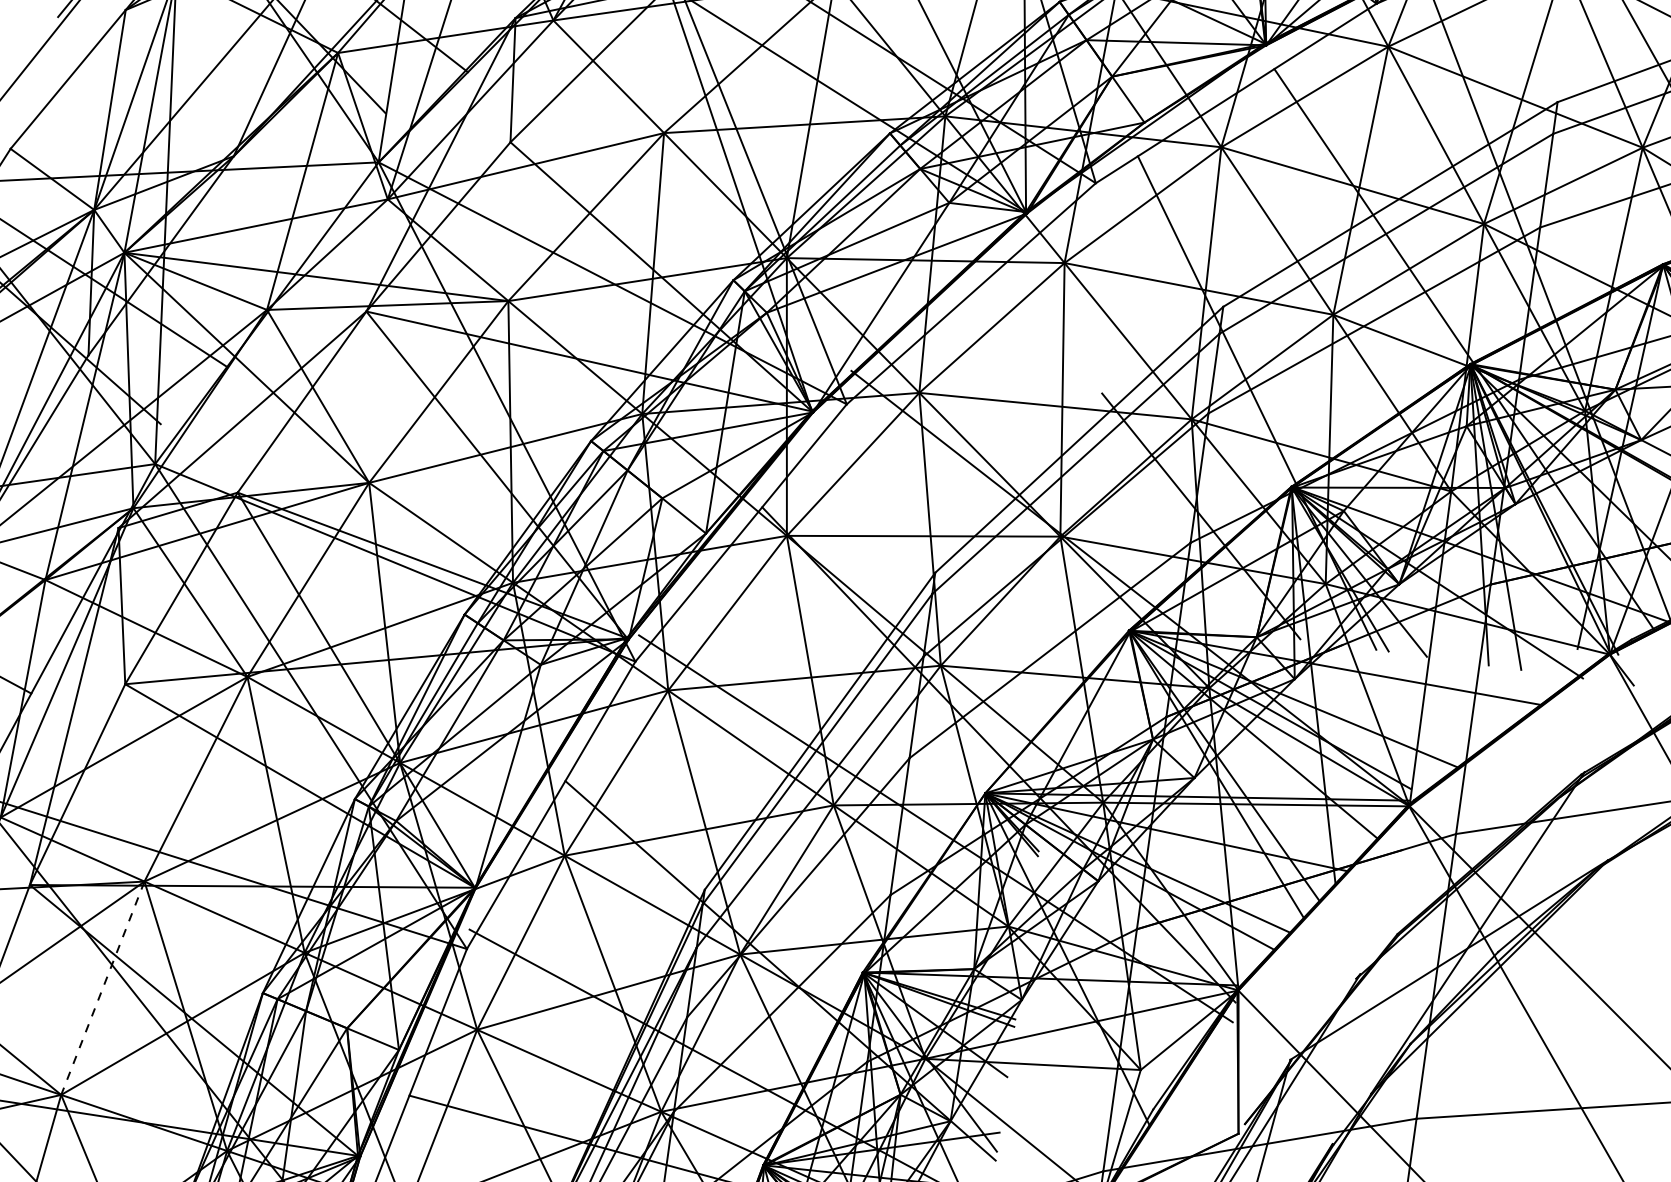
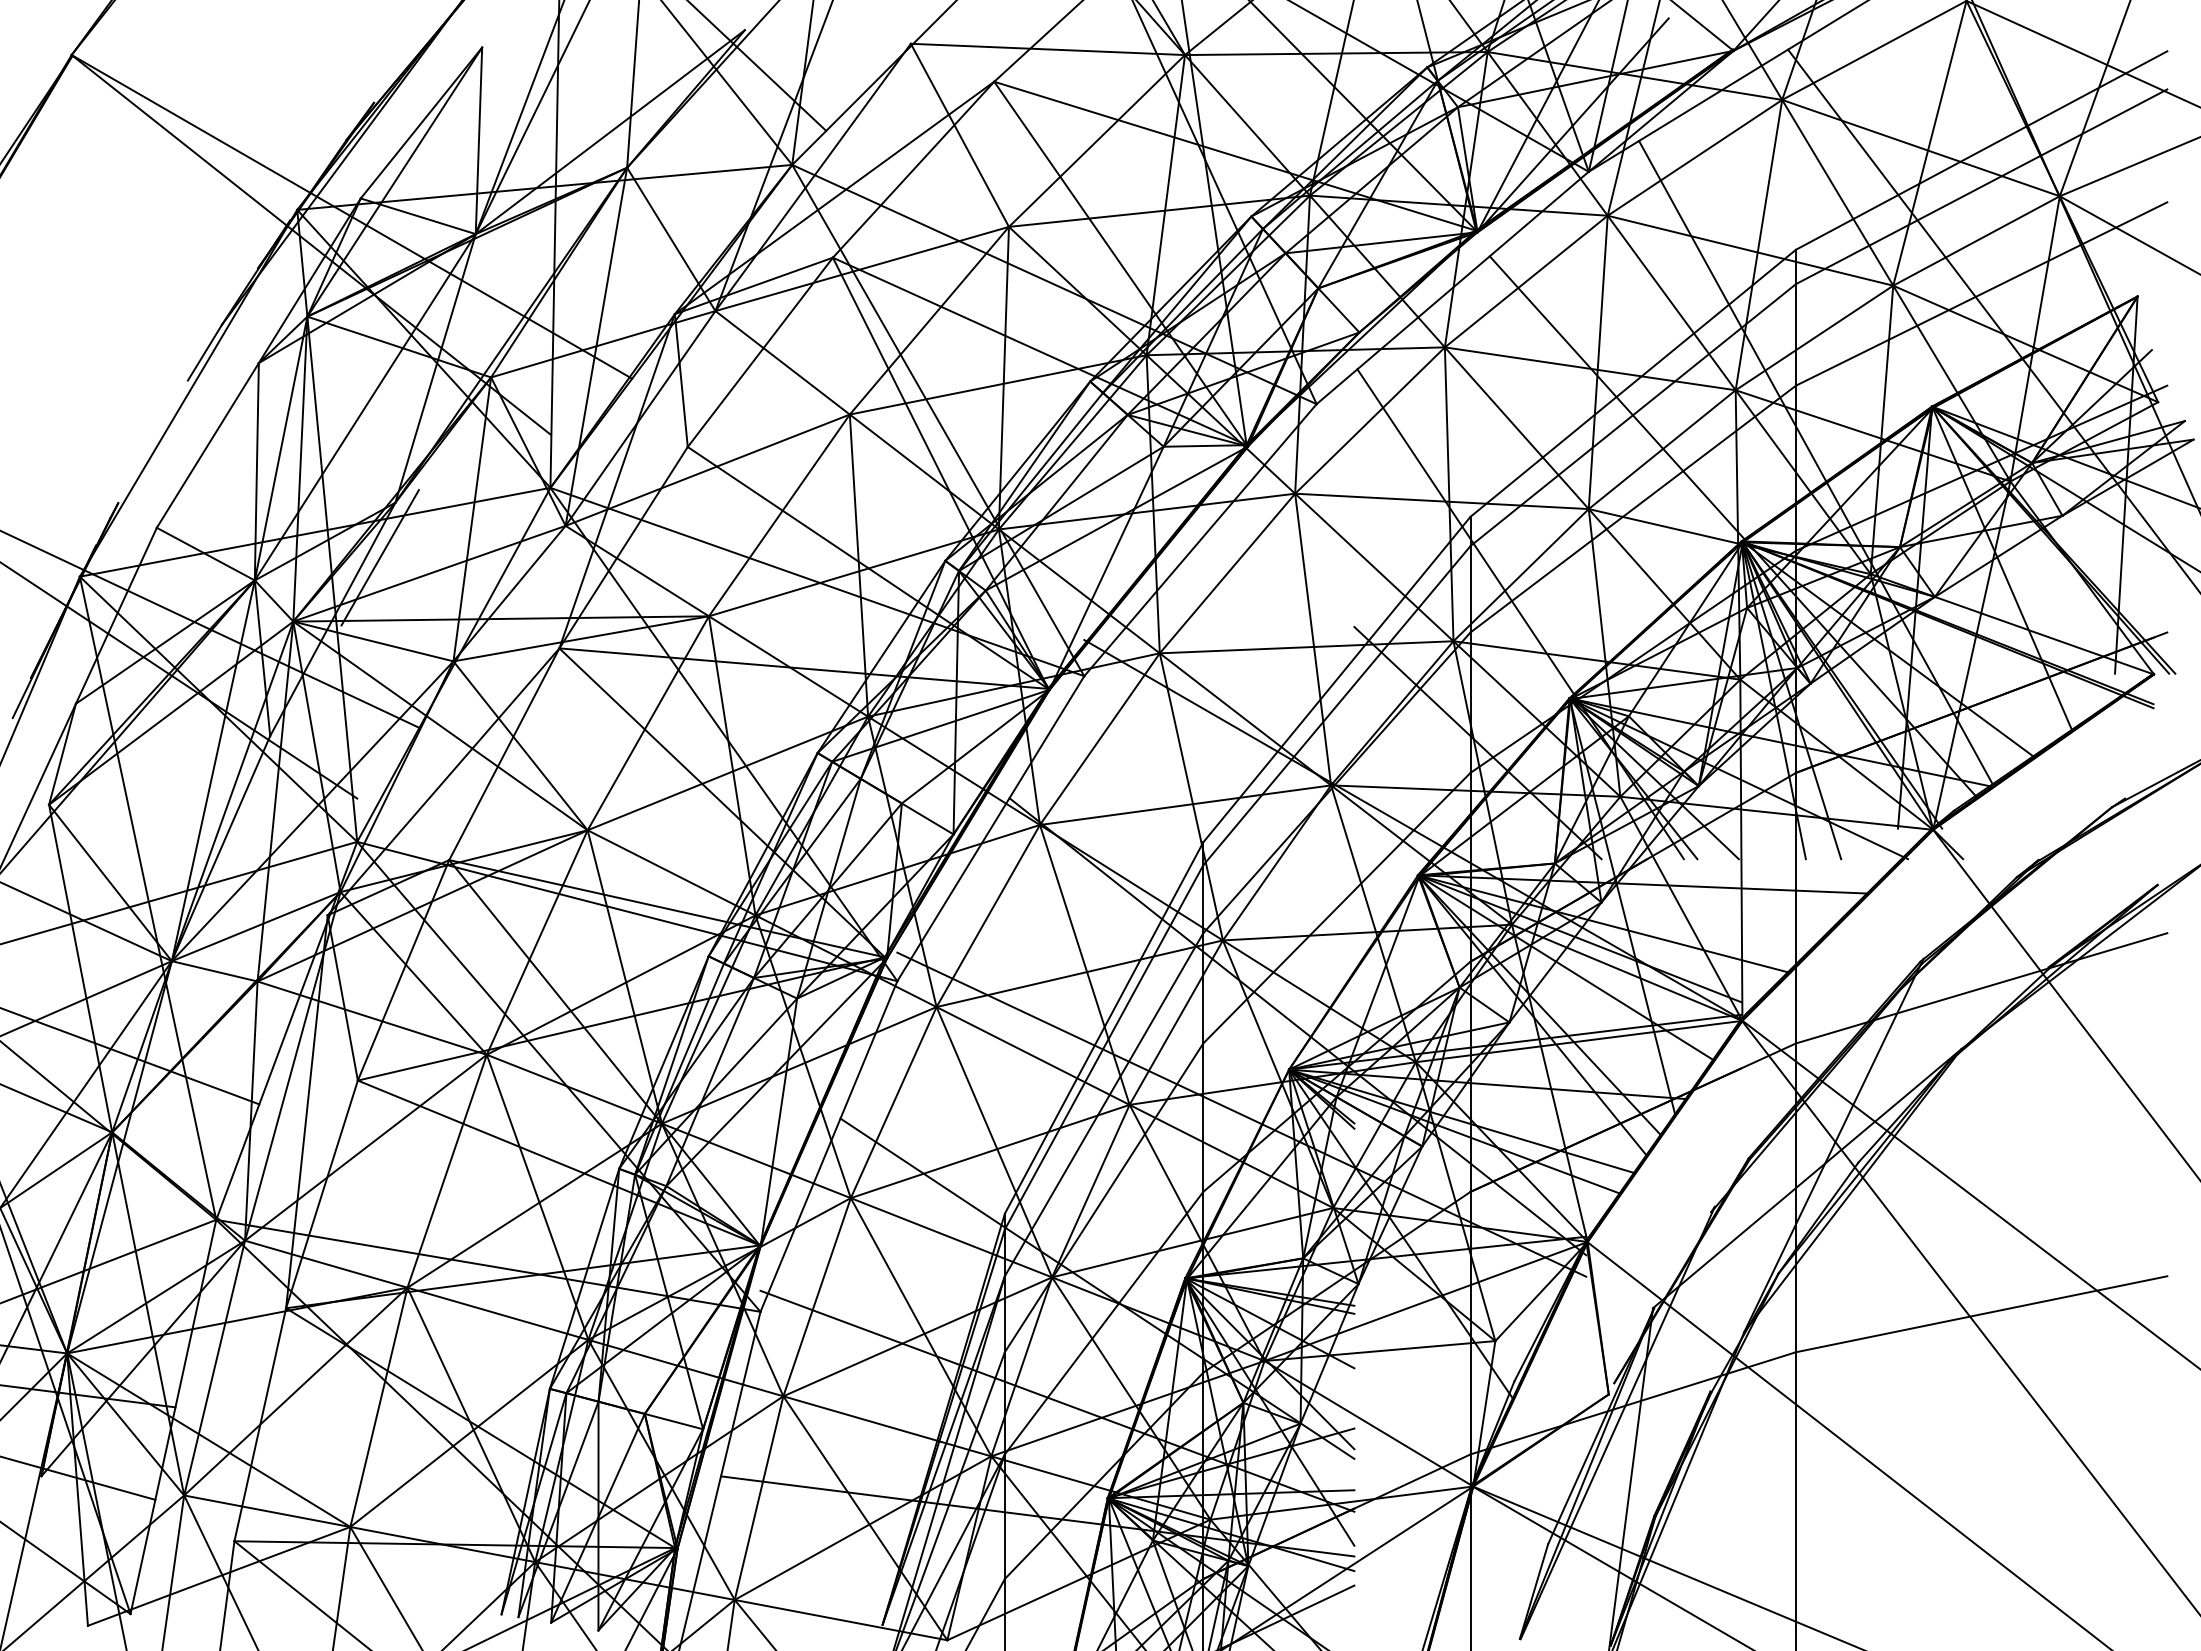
line: (212, 204) -> (379, 557), added
line: (102, 988) -> (378, 1407), dashed -> solid

